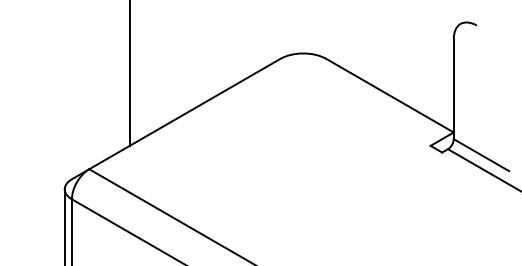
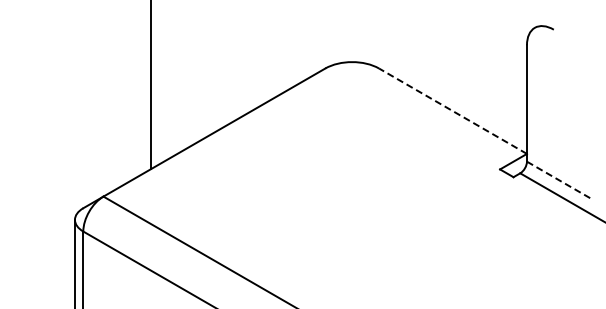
line: (389, 95) -> (452, 110), solid -> dashed
line: (481, 155) -> (559, 180), solid -> dashed

